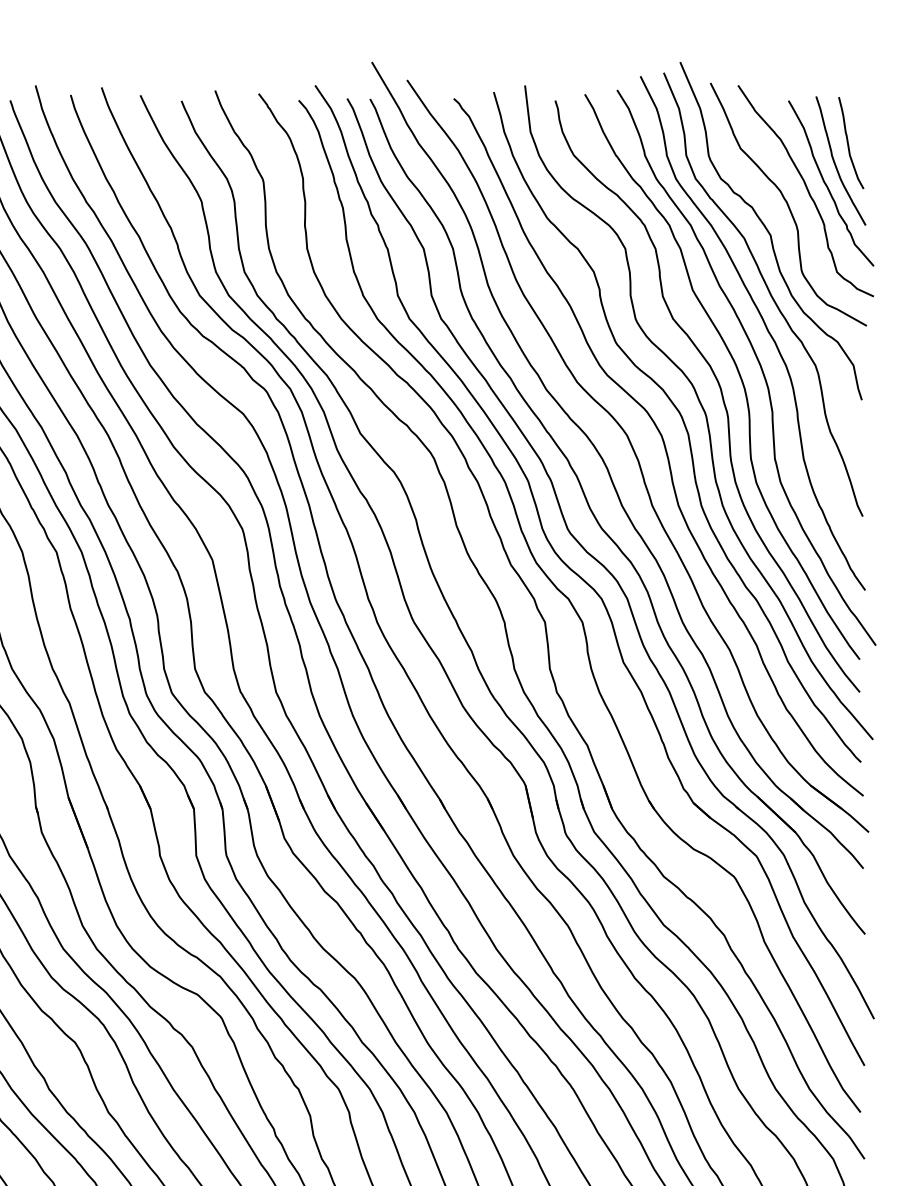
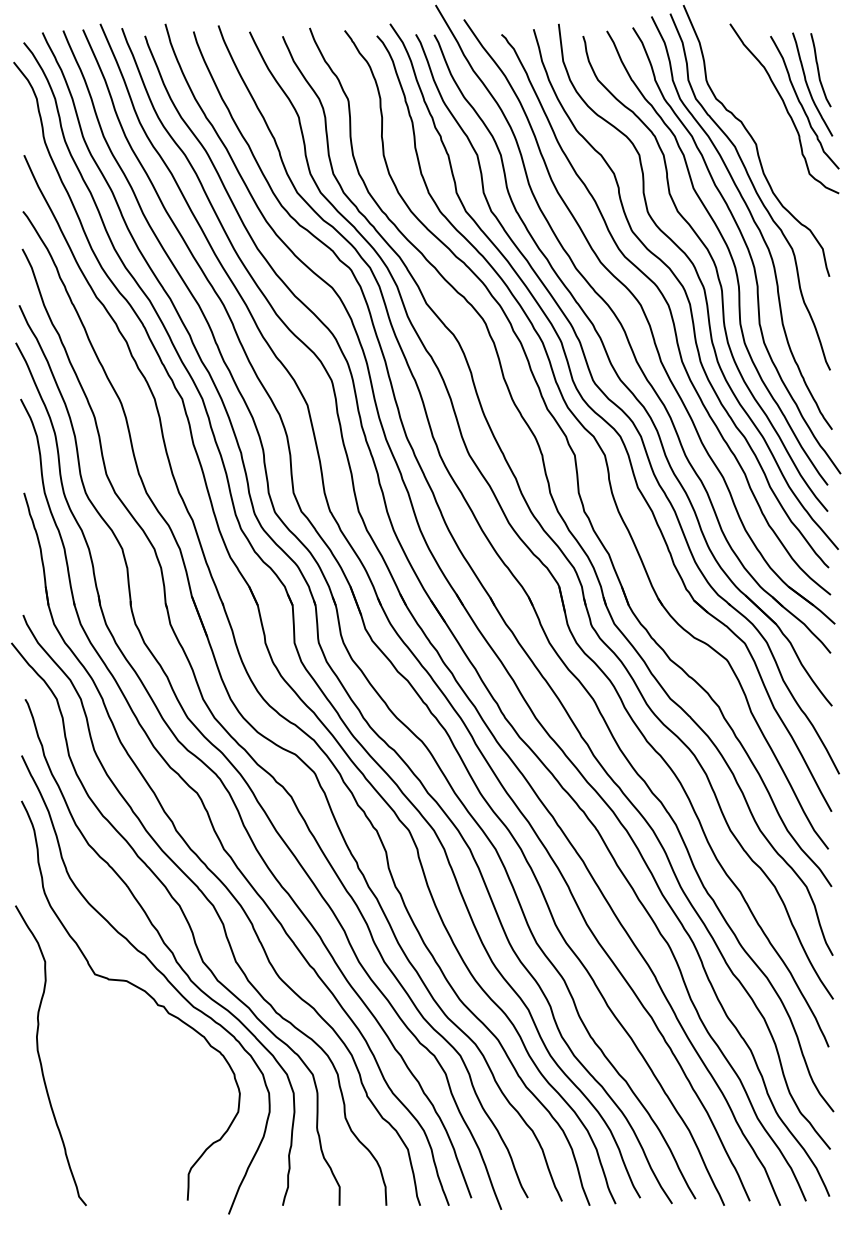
curve: (788, 204) -> (770, 119), removed

